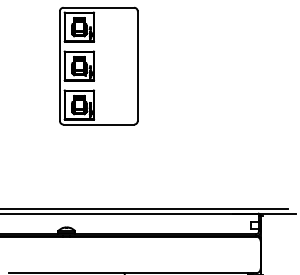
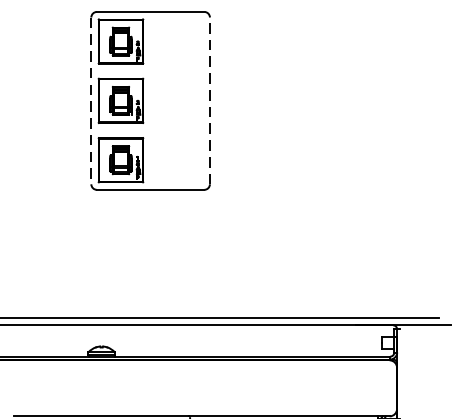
line: (59, 66) -> (90, 101), solid -> dashed
line: (137, 66) -> (209, 101), solid -> dashed

